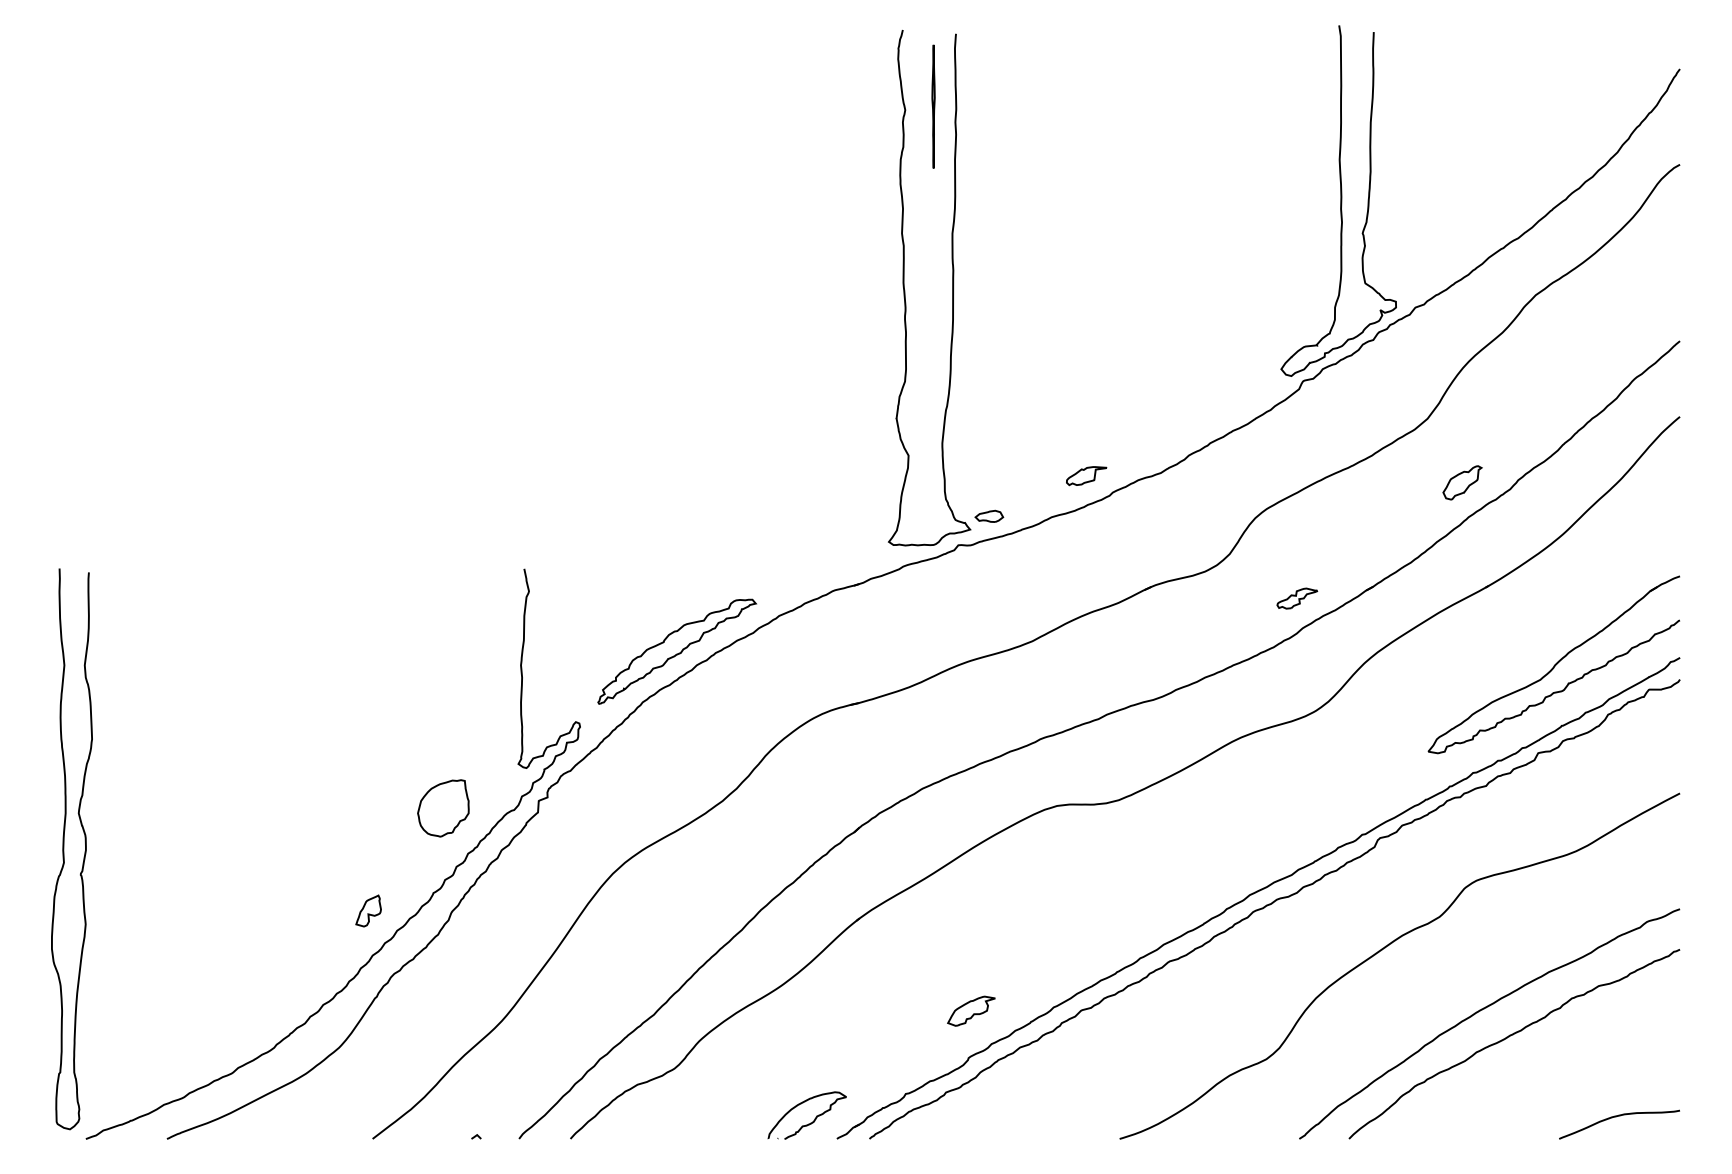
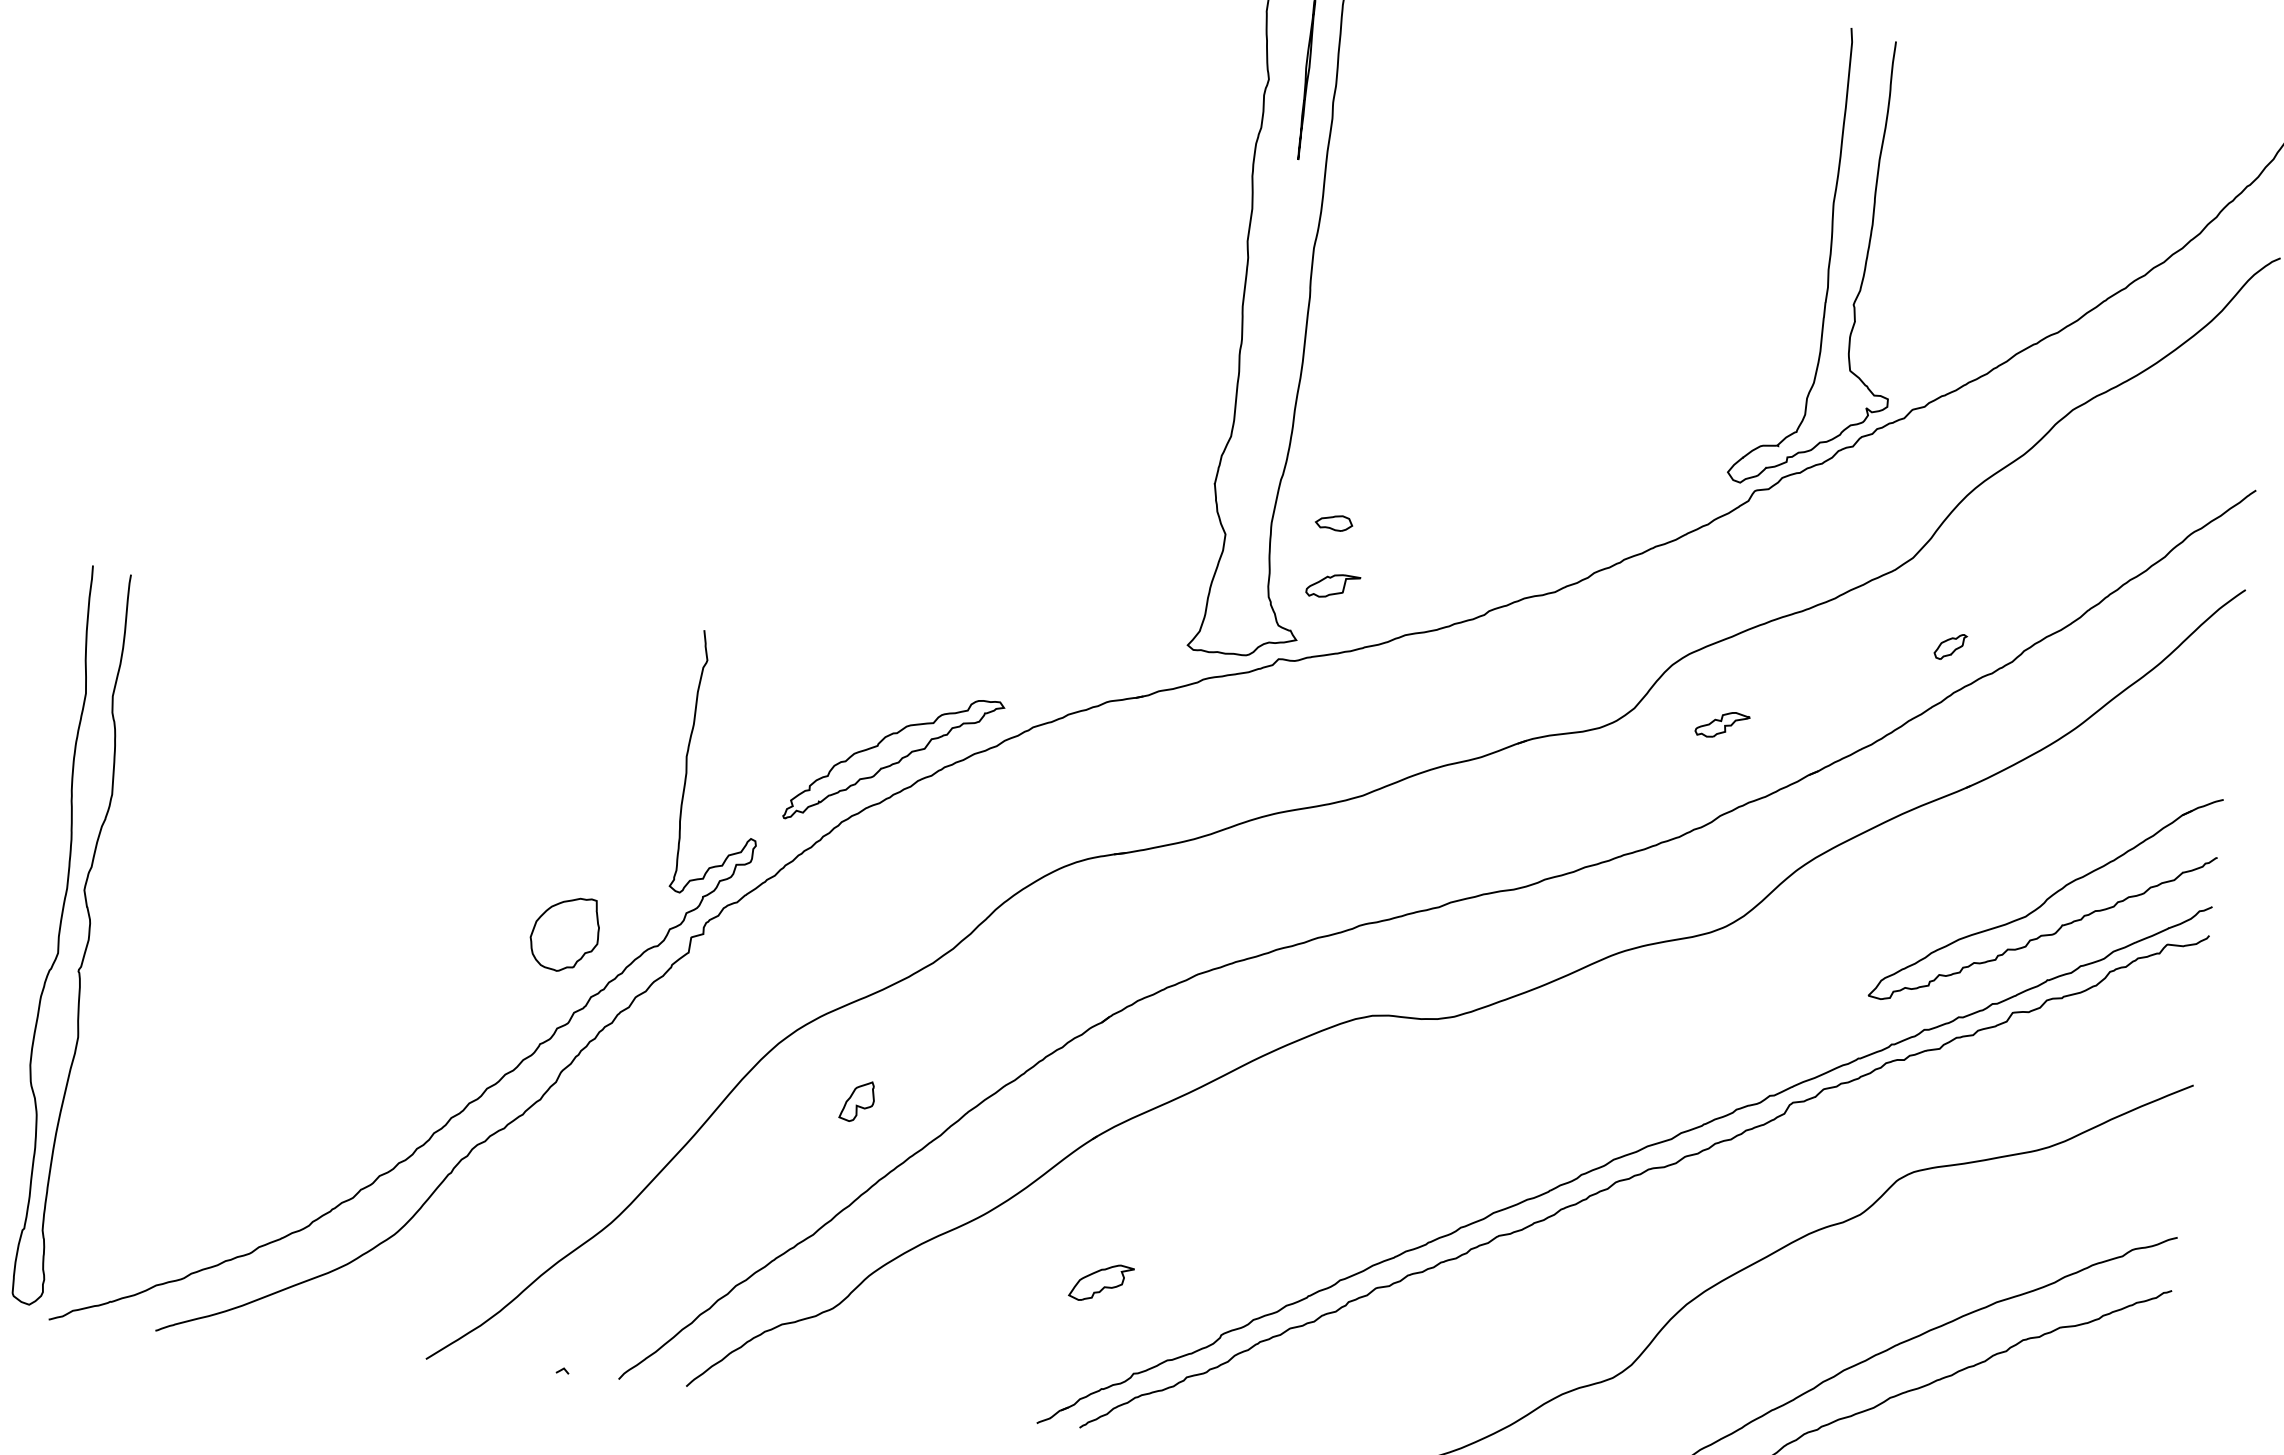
part: (1086, 476) -> (1332, 586), moved
part: (1462, 482) -> (1950, 646), size x0.6
part: (989, 515) -> (1334, 521), moved
part: (1297, 598) -> (1722, 724), moved
part: (368, 910) -> (857, 1100), moved
part: (971, 1010) -> (1101, 1281), moved
part: (810, 1122) -> (1004, 1398), removed

